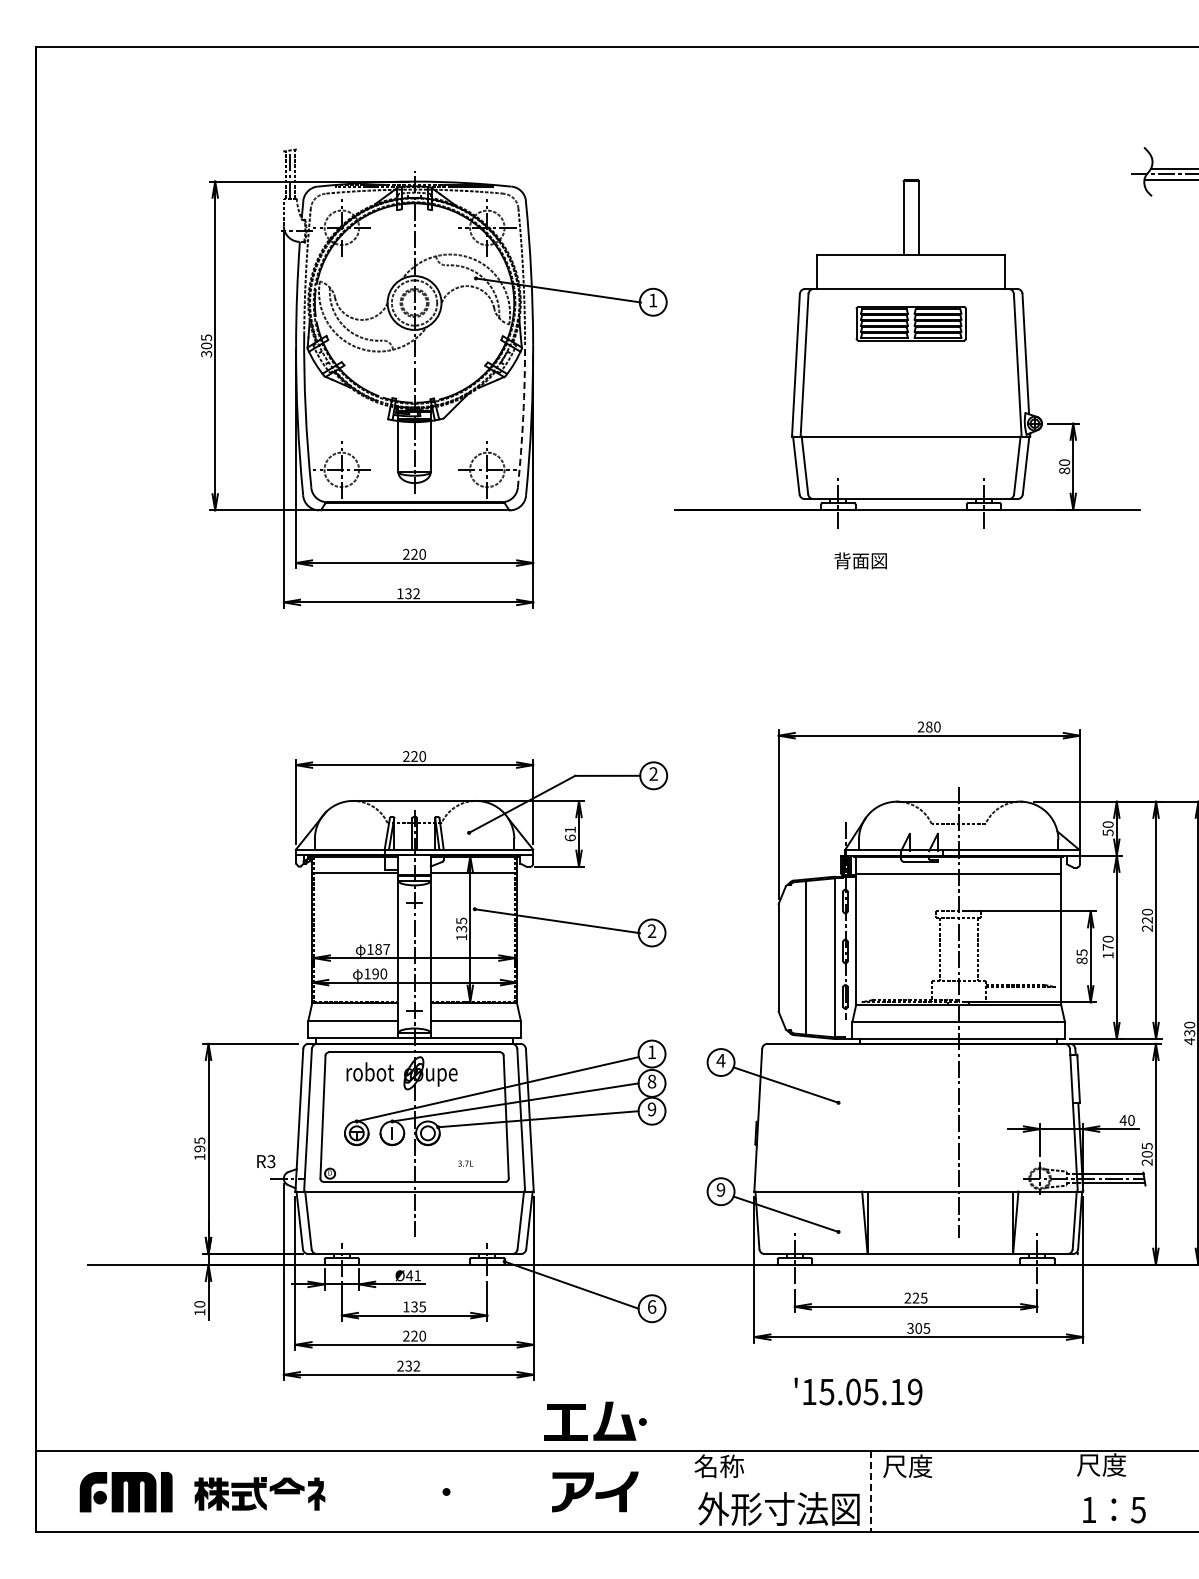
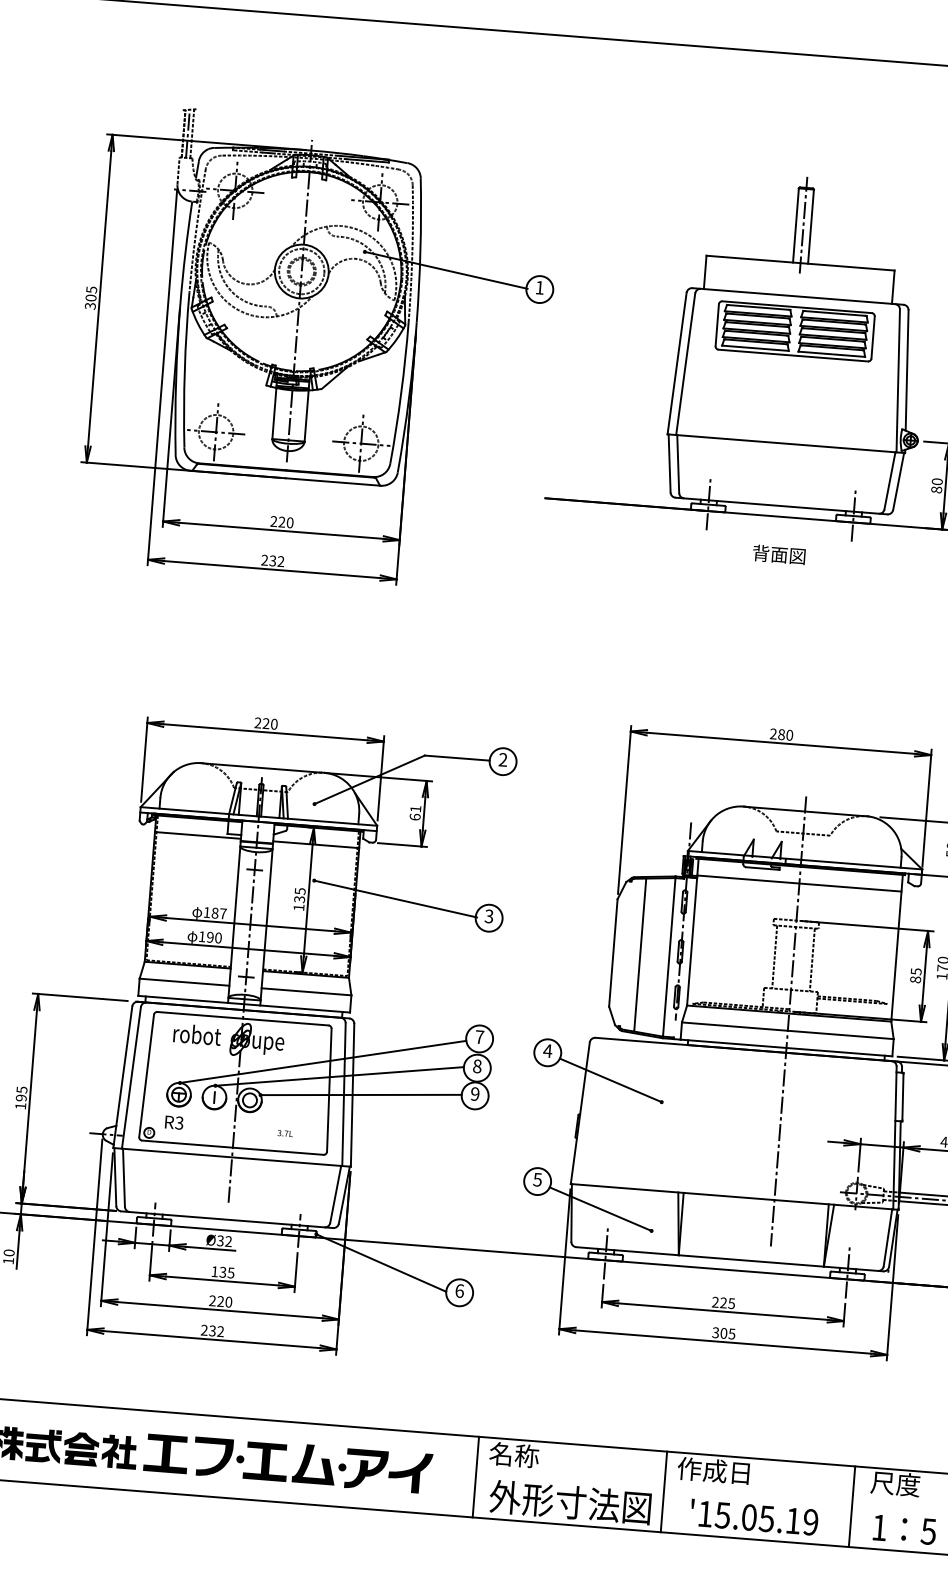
line: (911, 216) -> (803, 224), added
part: (911, 323) -> (795, 330), size x1.43
arc: (523, 416) -> (401, 393), dashed -> solid
text: (860, 560) -> (779, 554), moved
text: (400, 593) -> (264, 560), 132 -> 232
text: (651, 931) -> (488, 916), 2 -> 3
text: (651, 1051) -> (479, 1036), 1 -> 7
text: (266, 1161) -> (174, 1122), moved
text: (720, 1189) -> (537, 1179), 9 -> 5
text: (413, 1275) -> (224, 1240), Ø41 -> Ø32
text: (858, 1391) -> (754, 1517), moved
part: (601, 1421) -> (301, 1463), moved
text: (918, 1465) -> (712, 1470), 尺度 -> 作成日
line: (682, 1490) -> (475, 1476), added
line: (1060, 1490) -> (852, 1506), added
fill: (418, 1491) -> (212, 1456), added
line: (871, 1491) -> (664, 1492), dashed -> solid
part: (371, 1492) -> (165, 1454), added
fill: (333, 1493) -> (127, 1452), added
fill: (287, 1503) -> (80, 1458), added

